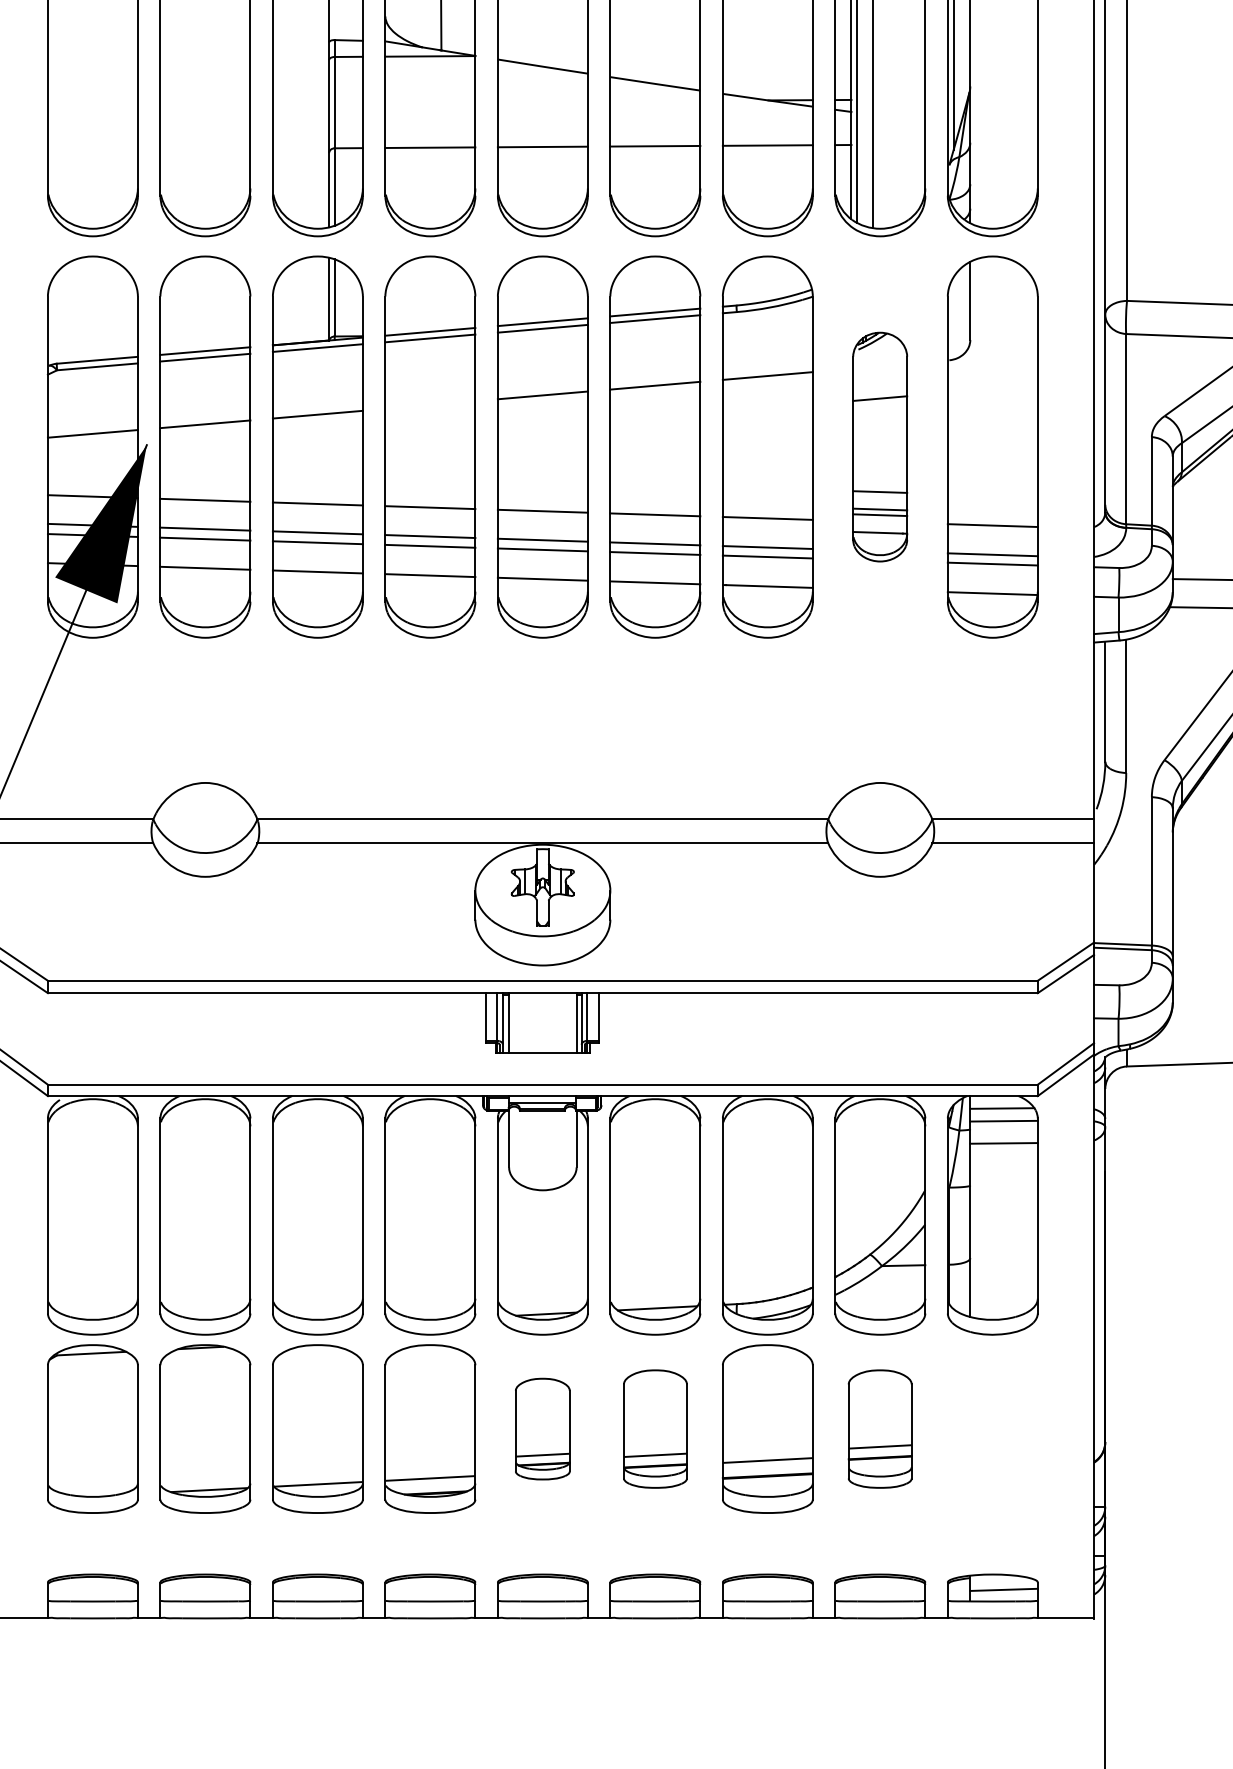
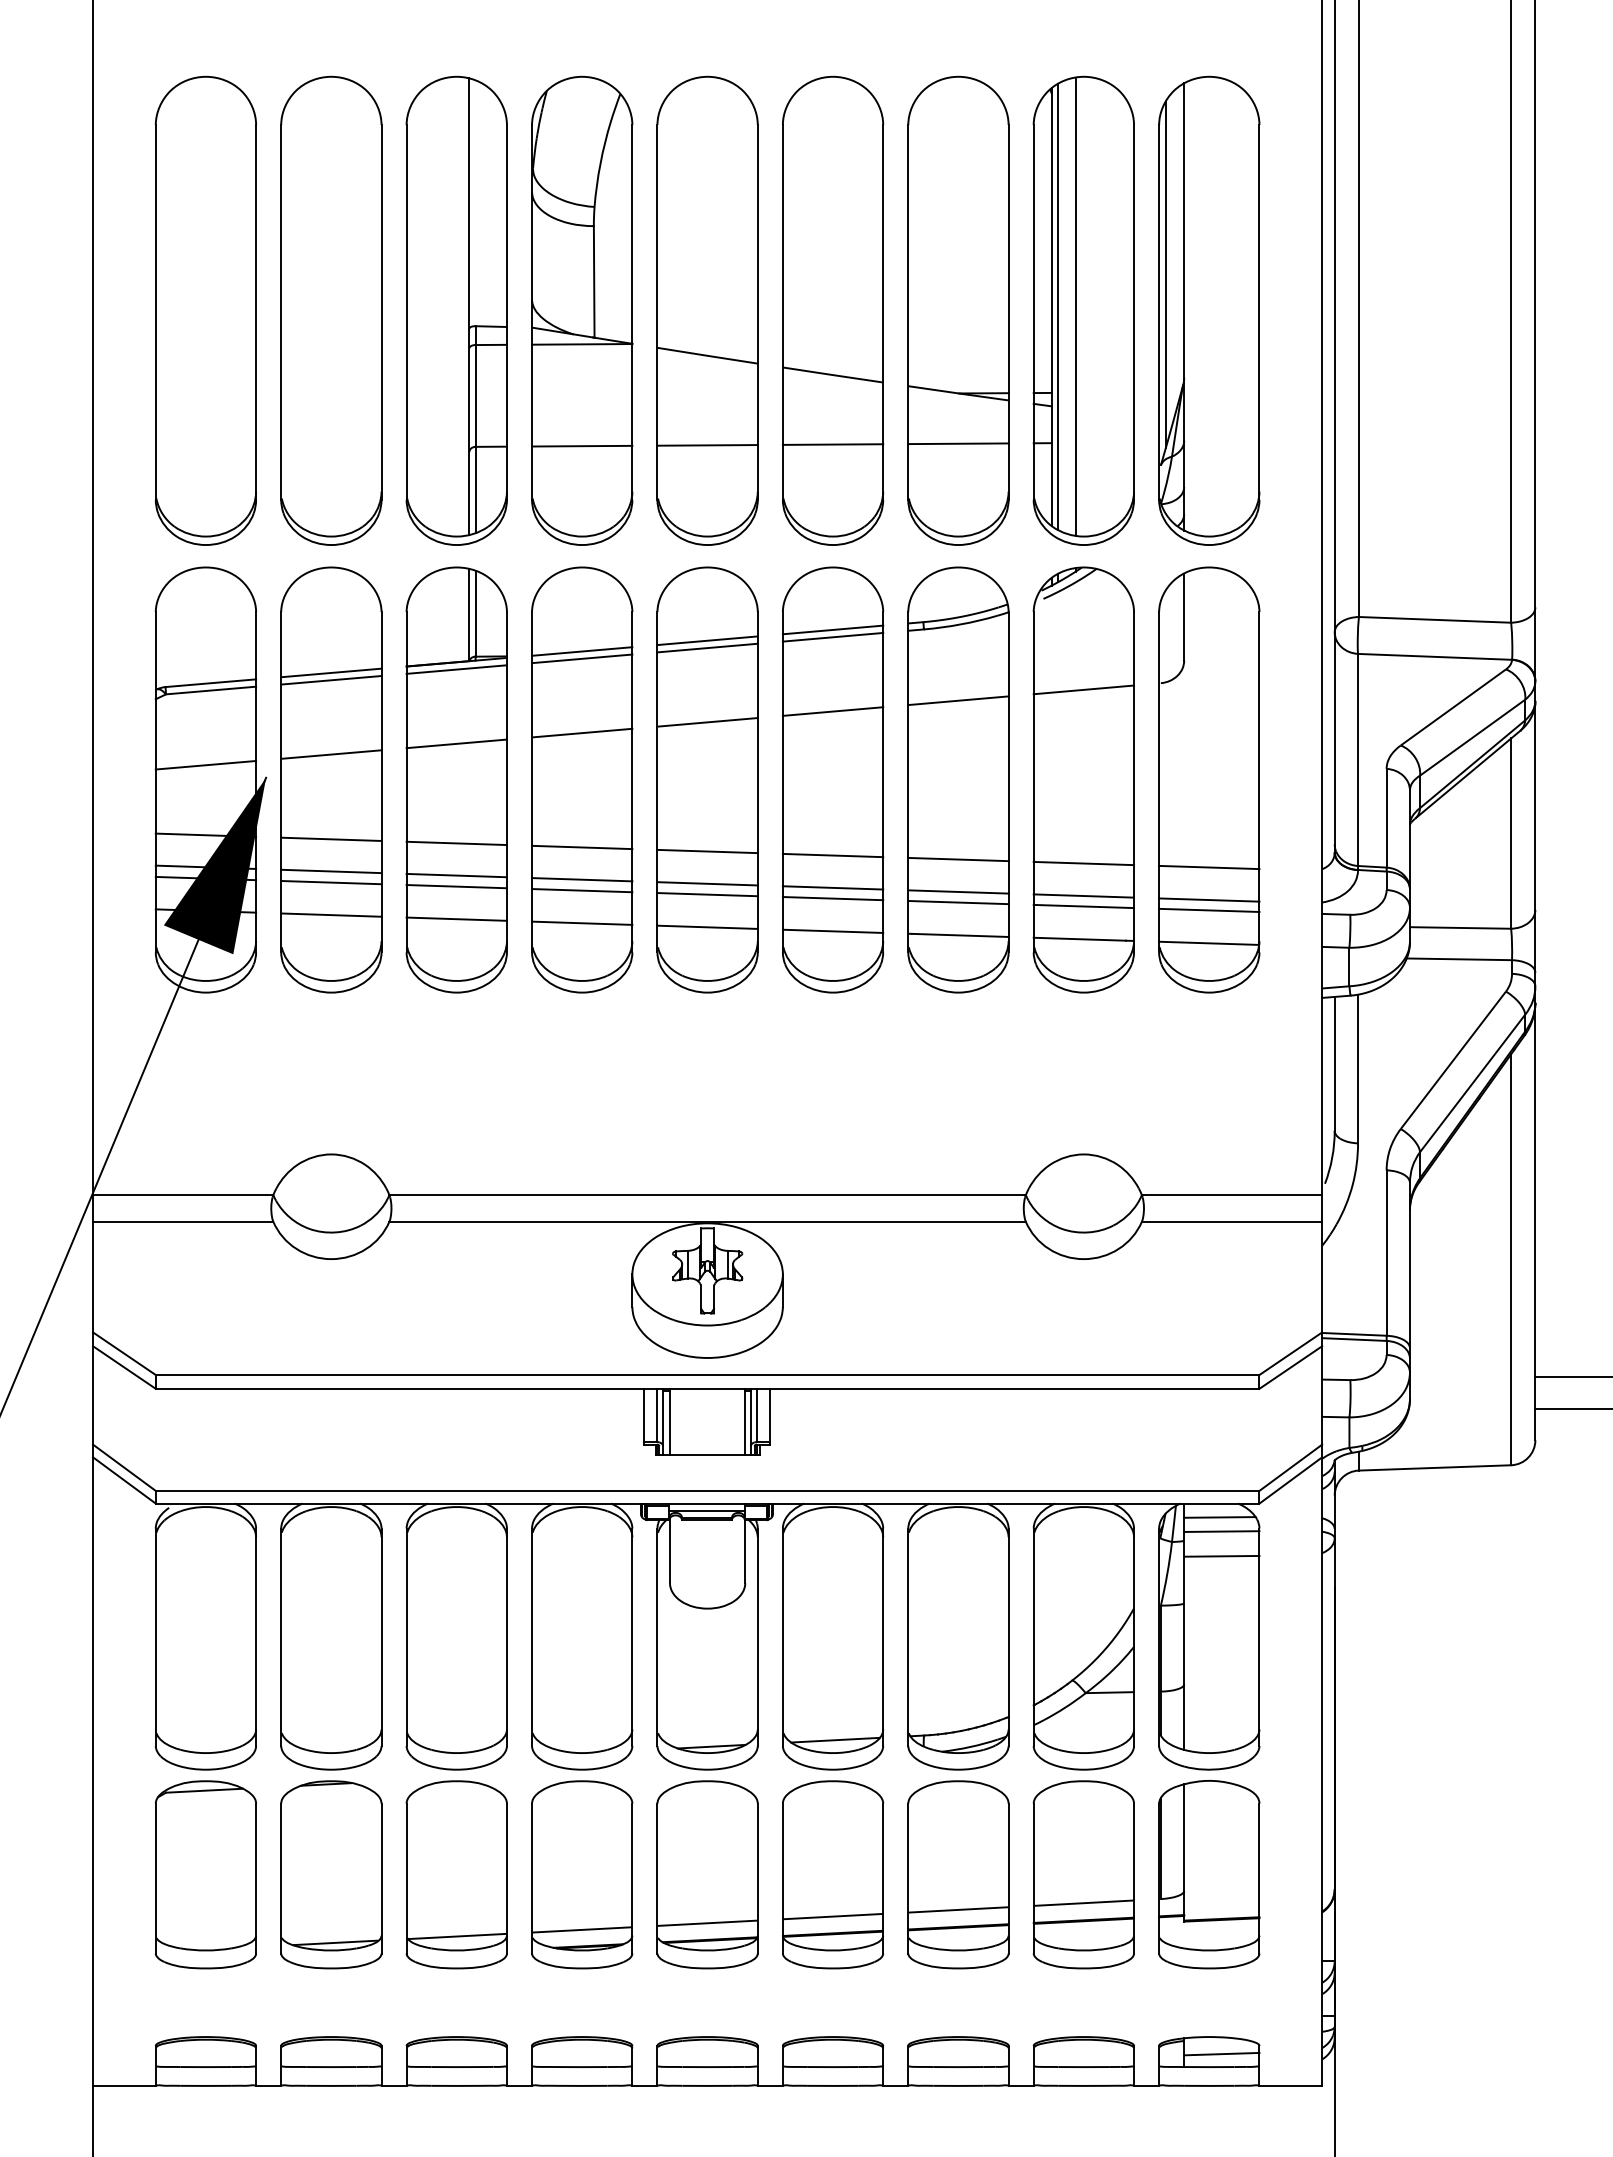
line: (430, 404) -> (582, 732), added
part: (879, 446) -> (1083, 779), size x1.67
part: (542, 1428) -> (707, 1874), size x1.67
part: (655, 1428) -> (833, 1874), size x1.43
part: (879, 1428) -> (1083, 1874), size x1.43
part: (993, 1428) -> (1209, 1874), added

